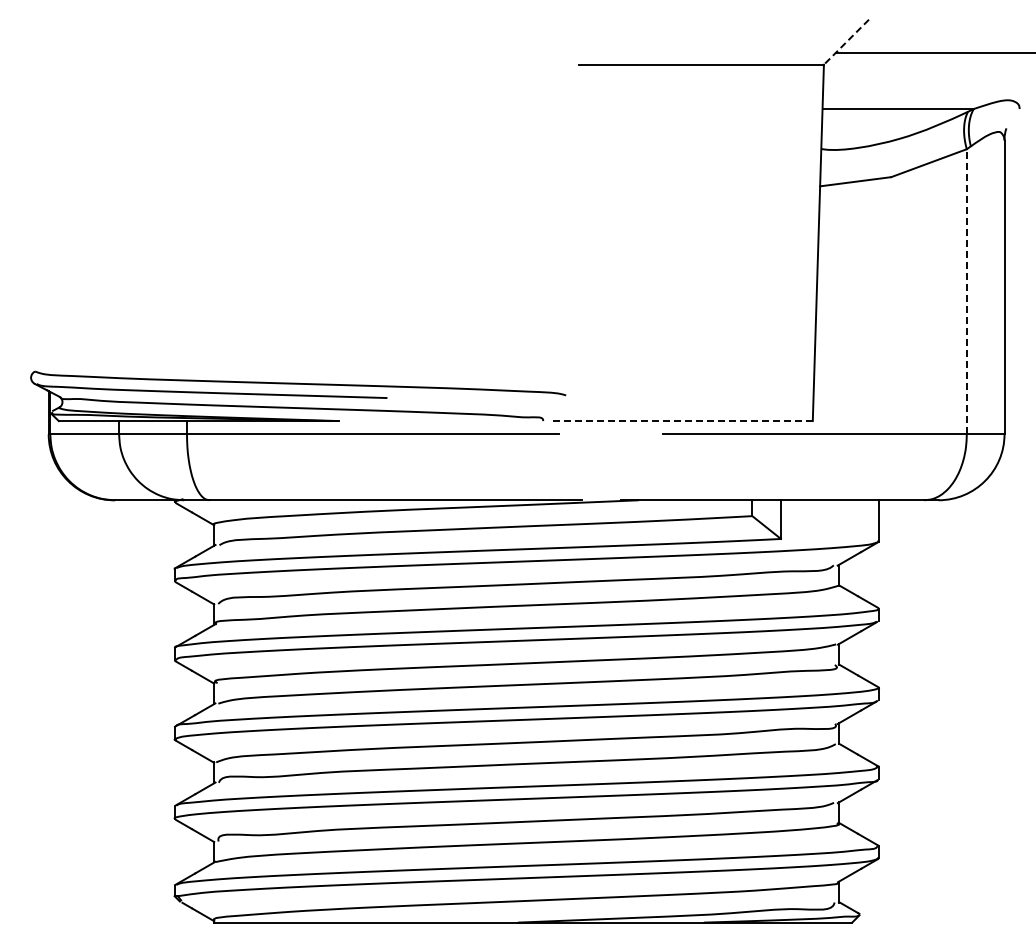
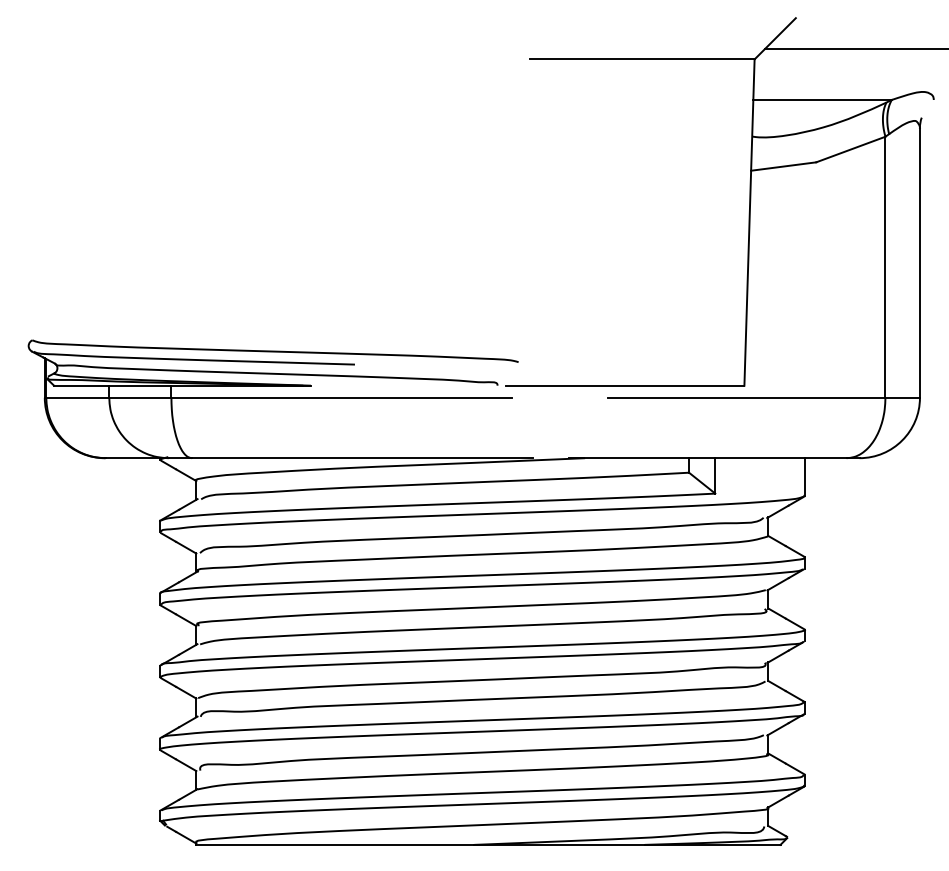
line: (846, 42) -> (775, 39), dashed -> solid
line: (966, 291) -> (885, 267), dashed -> solid
line: (682, 421) -> (625, 386), dashed -> solid

